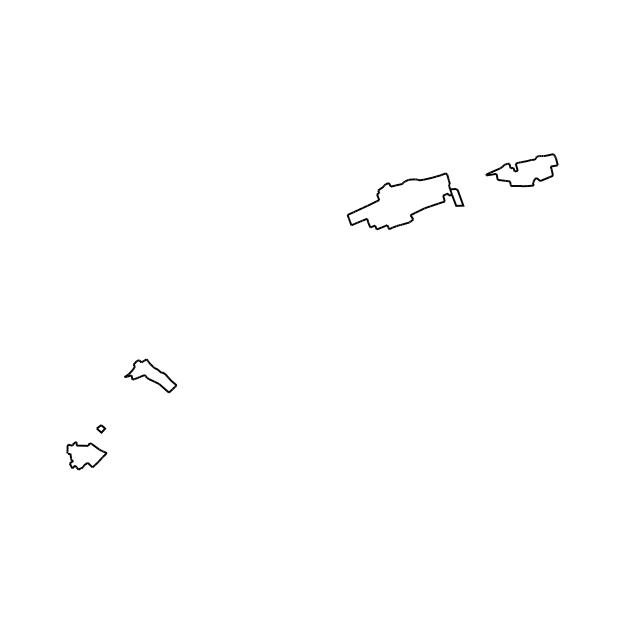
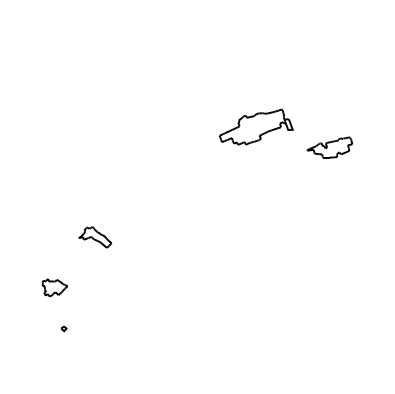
part: (521, 170) -> (329, 147), moved
part: (100, 429) -> (63, 329), moved

